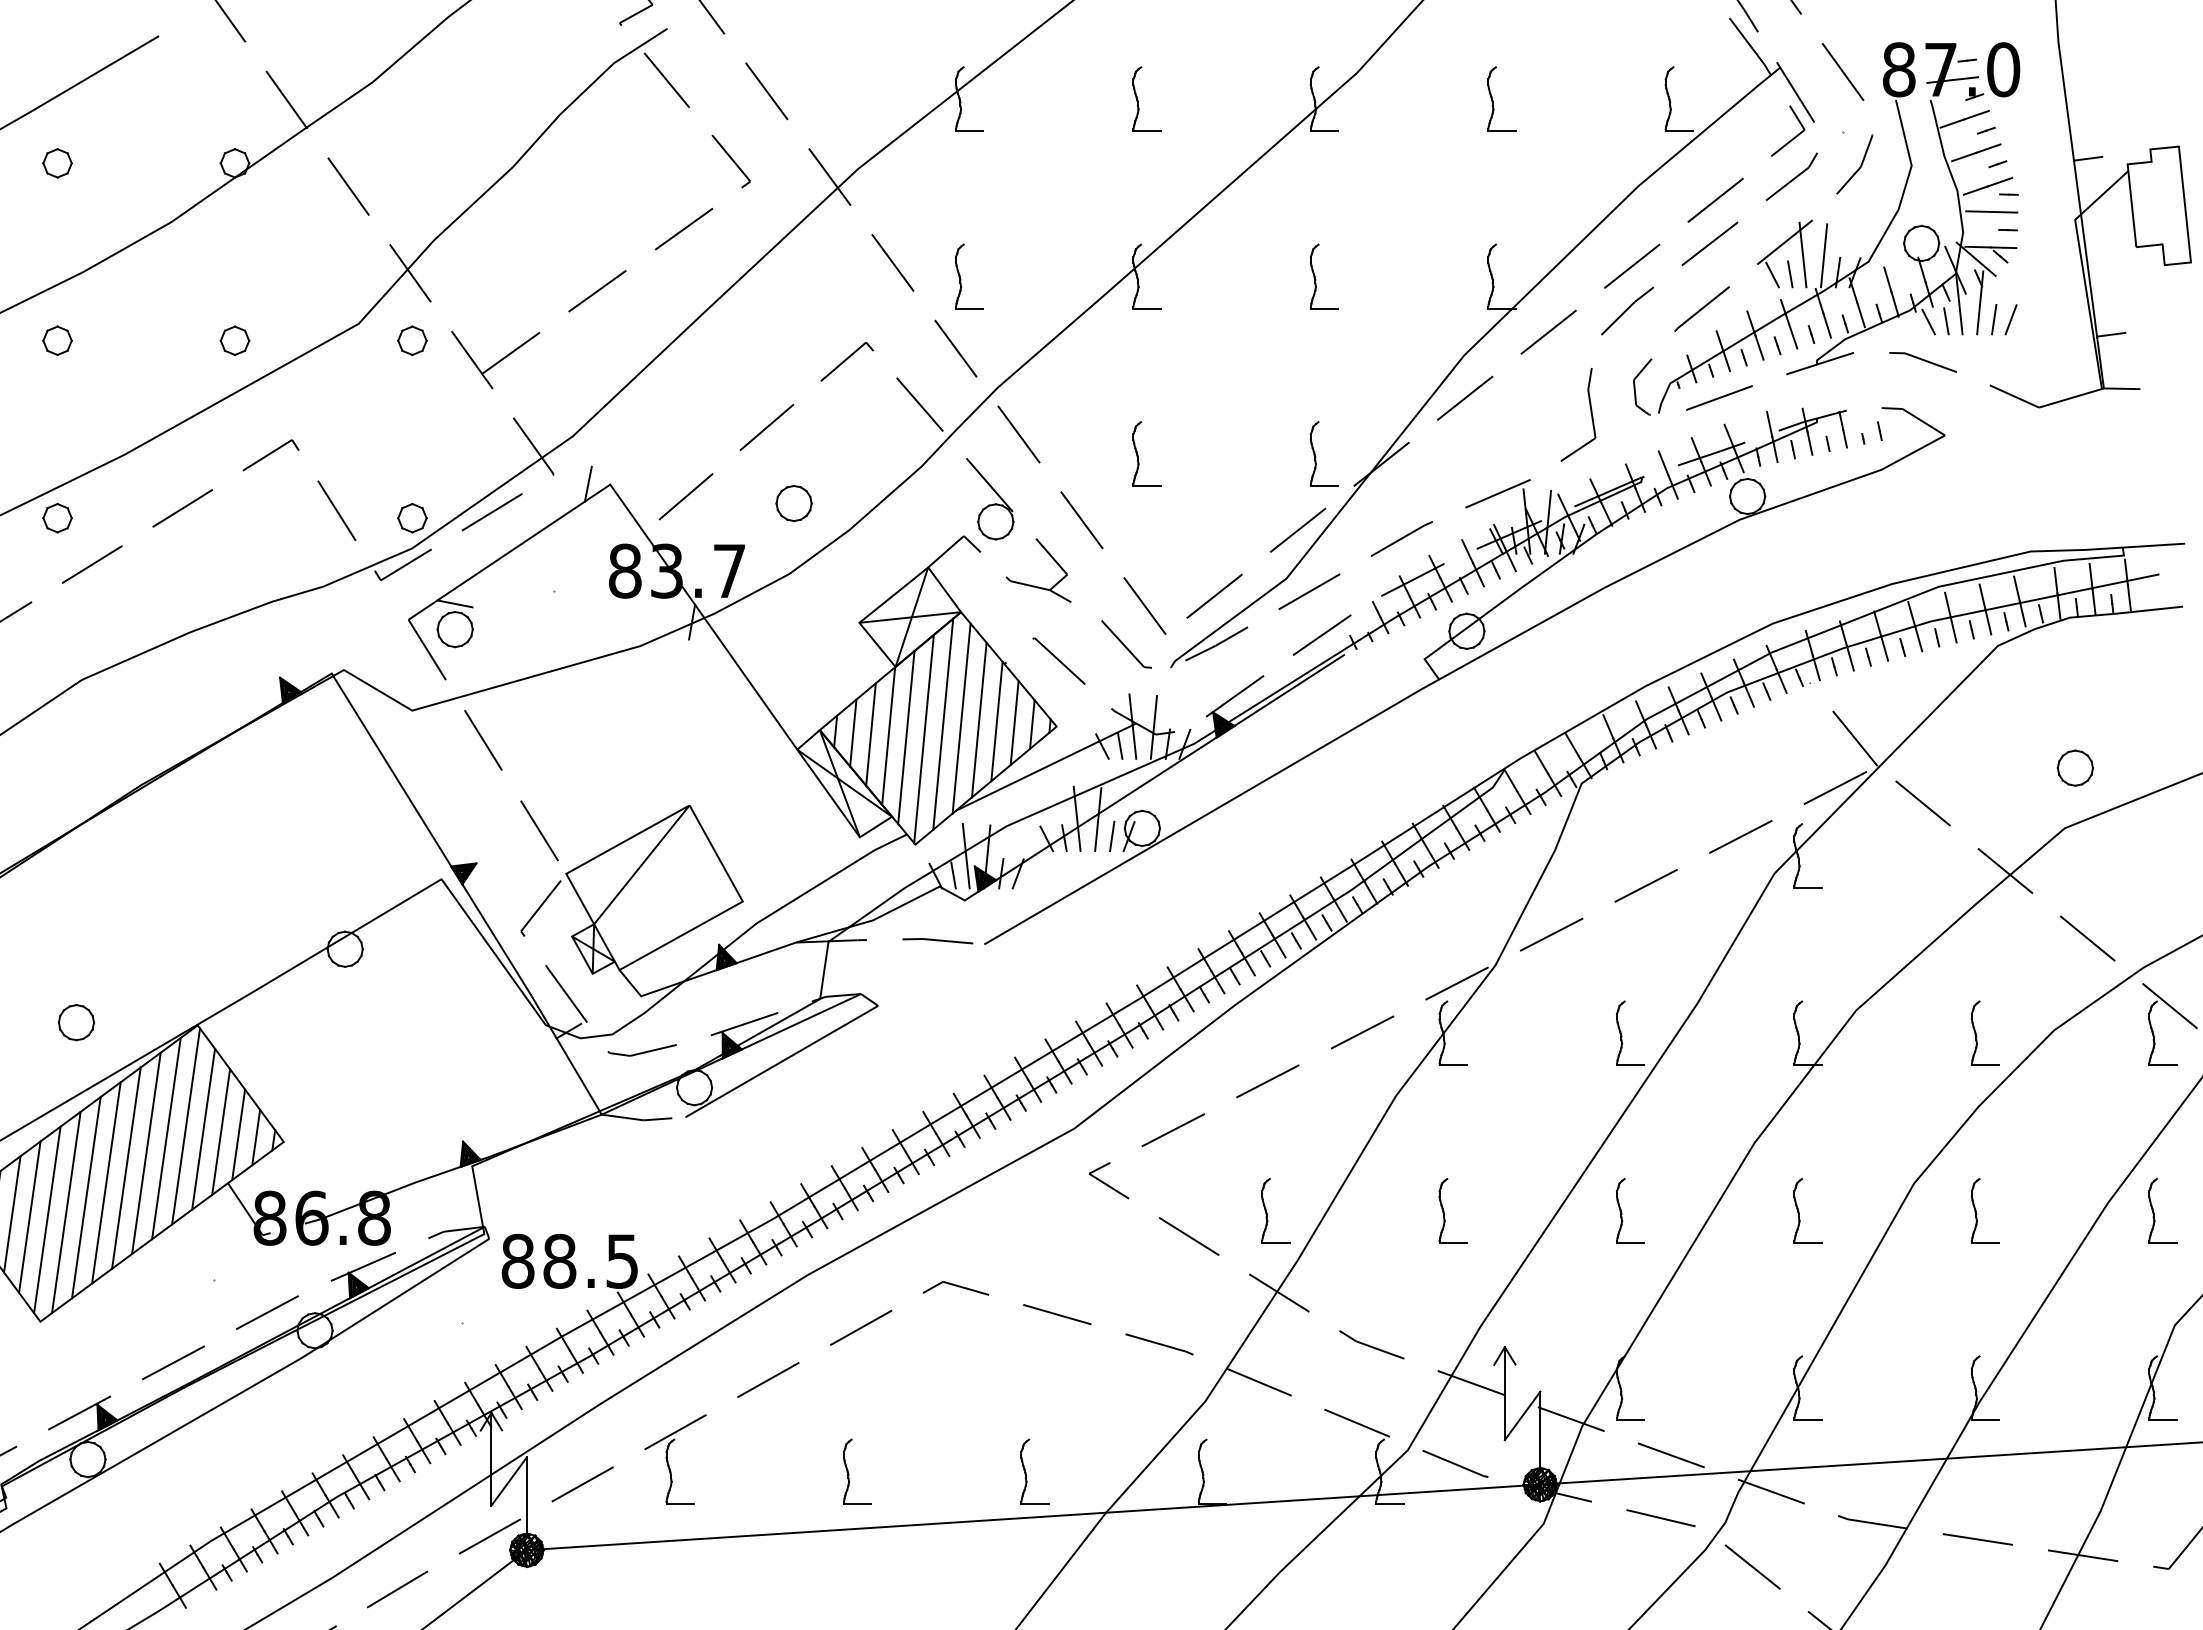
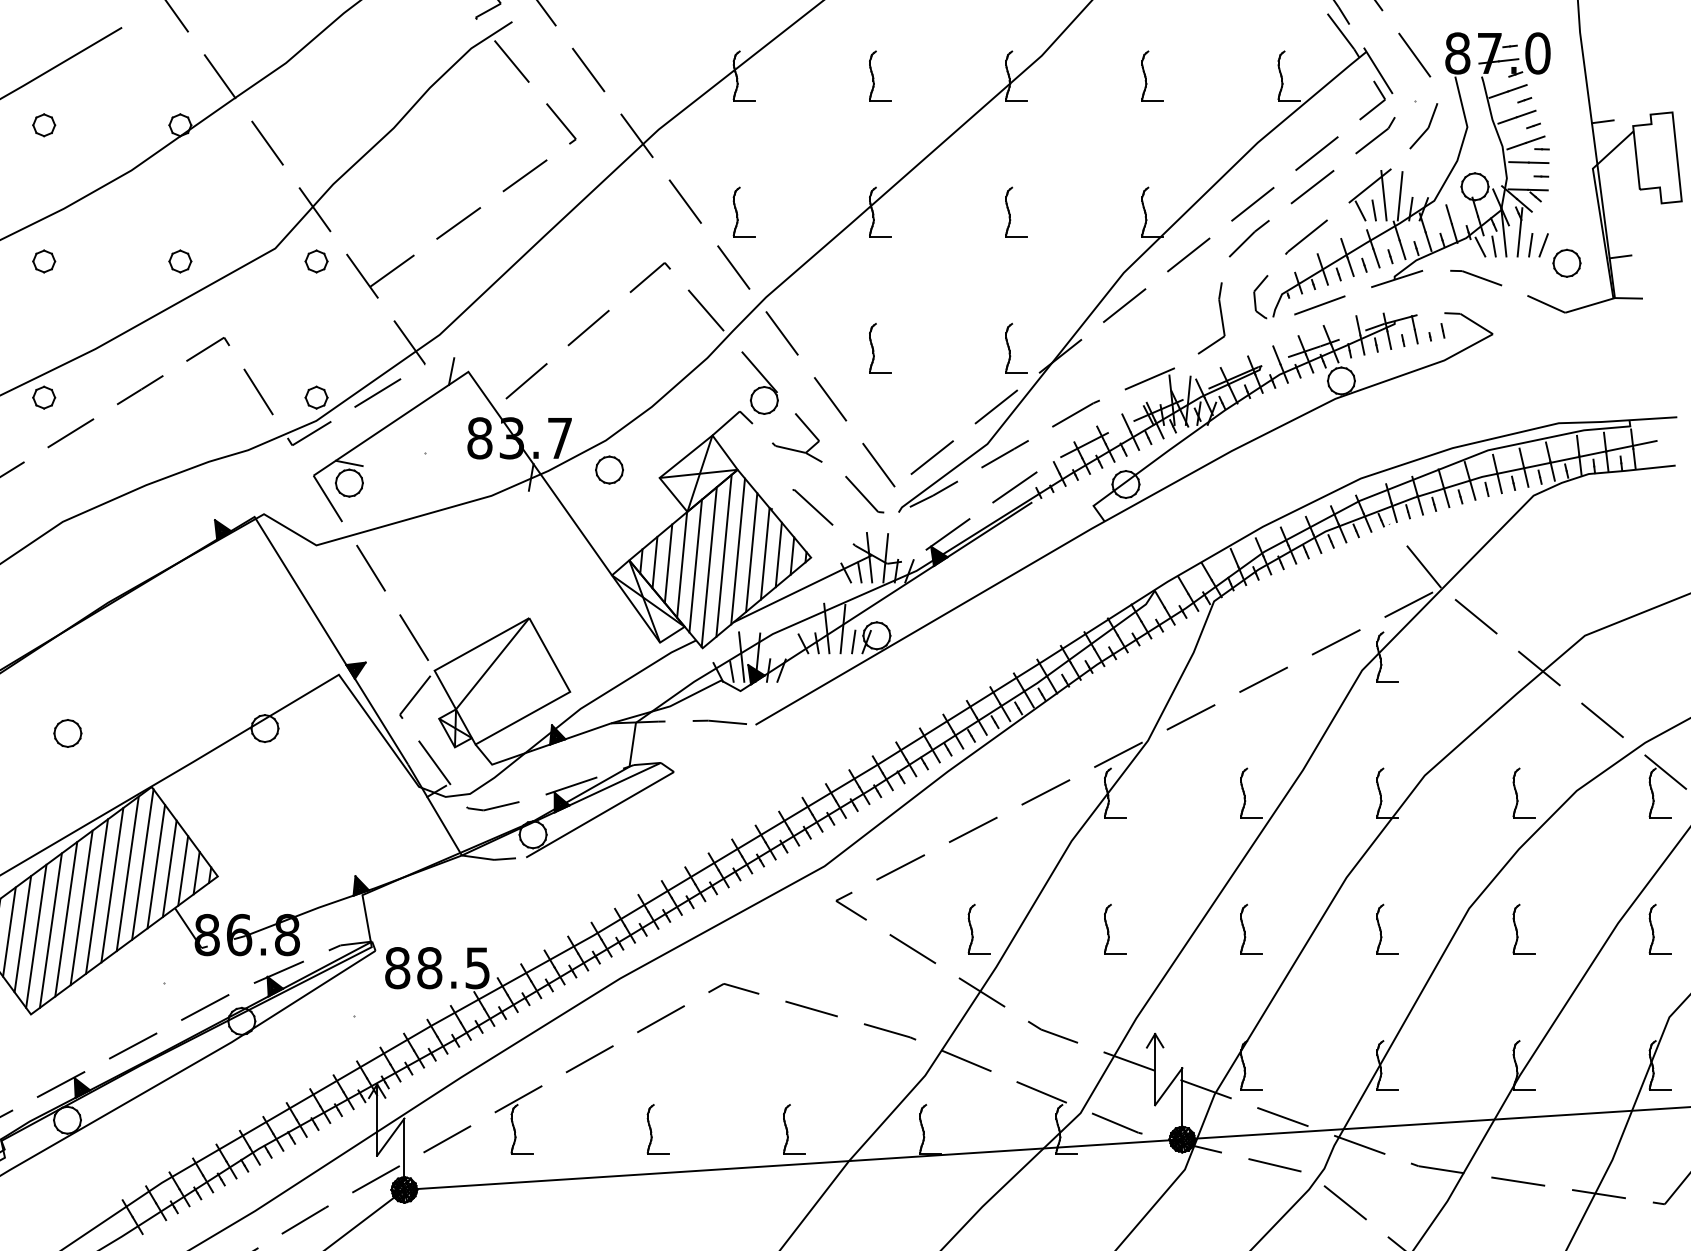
part: (793, 503) -> (609, 470), moved
part: (2074, 767) -> (1566, 262), moved
part: (75, 1022) -> (67, 733), moved

